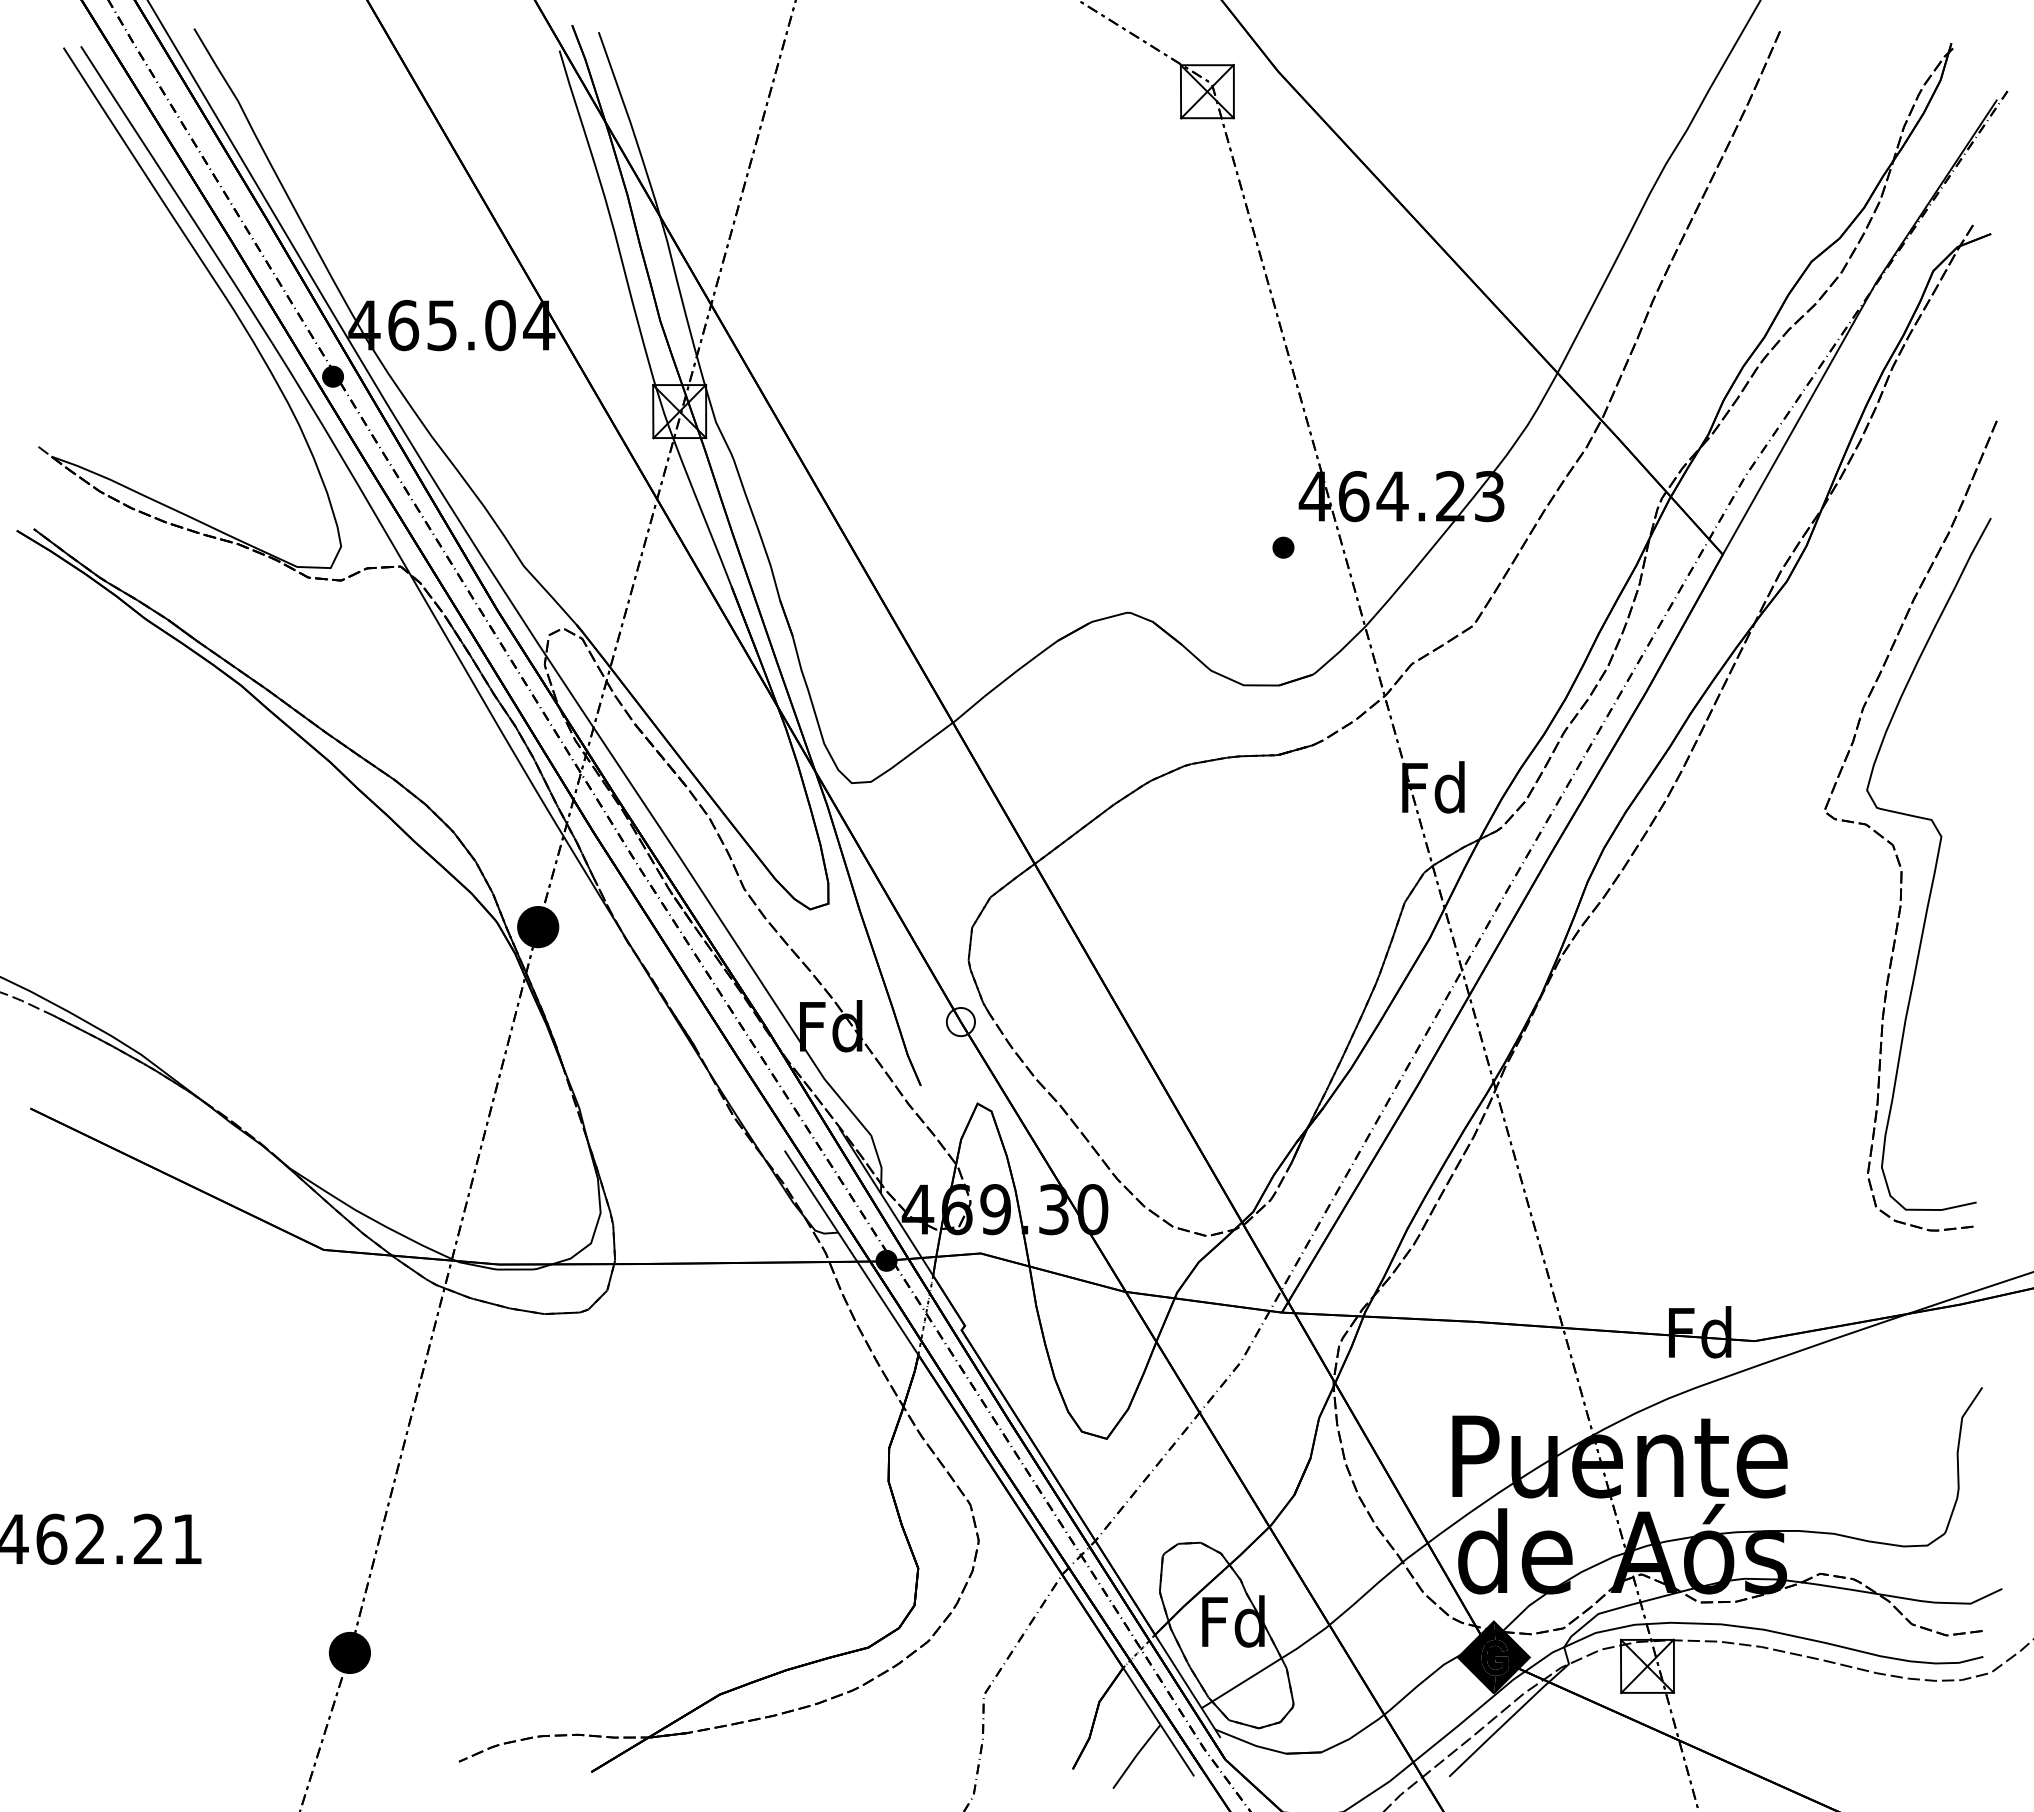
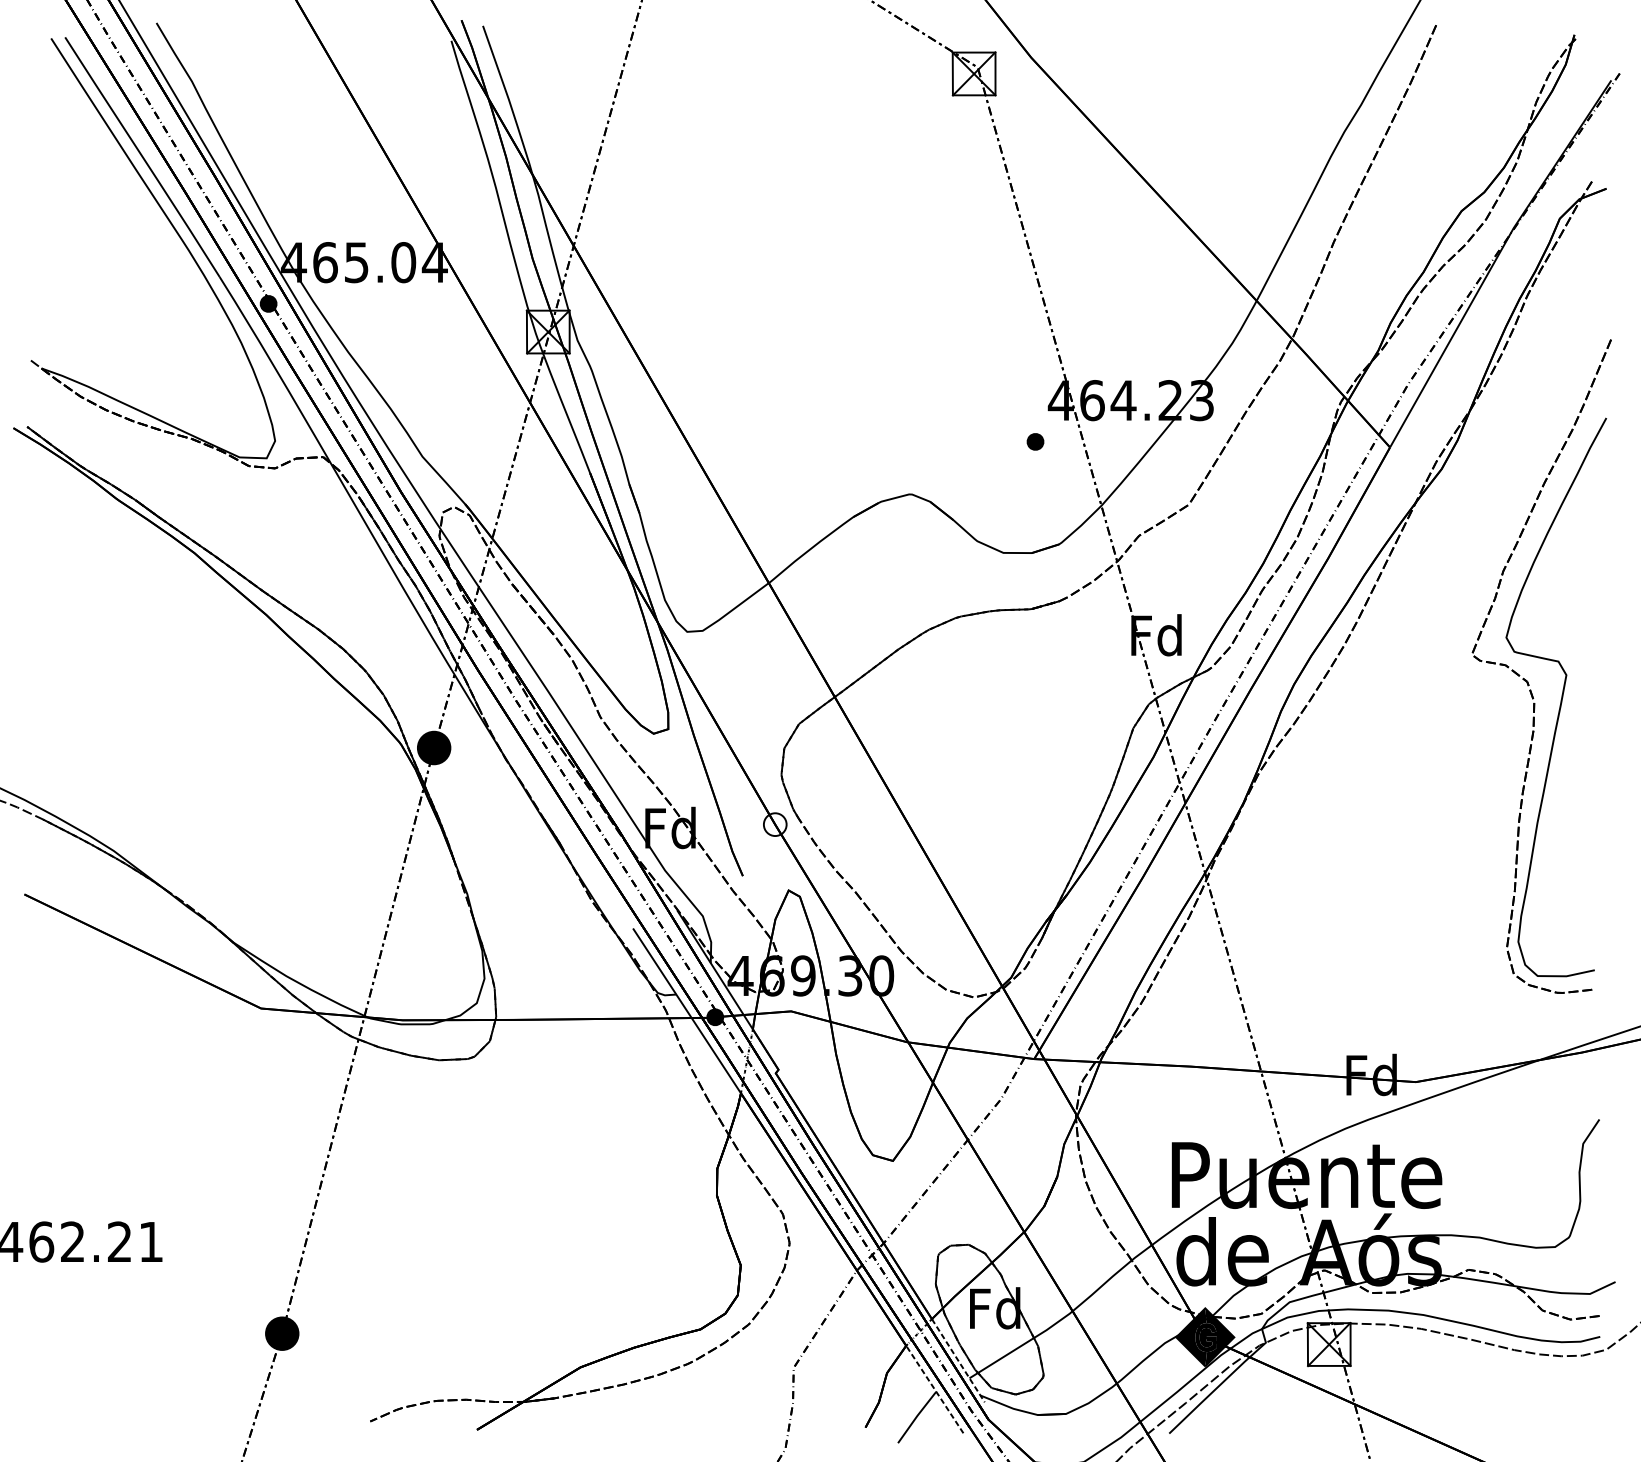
line: (1188, 1686) -> (958, 1360), solid -> dashed
line: (1158, 1722) -> (934, 1389), solid -> dashed

